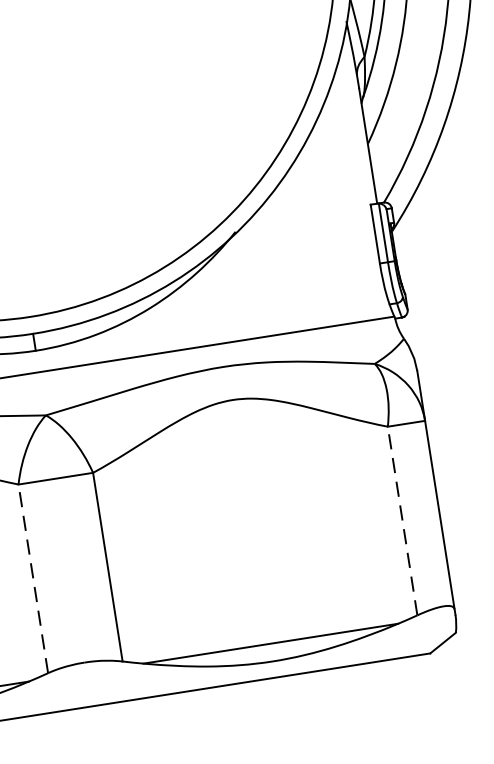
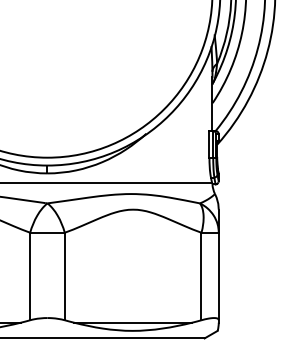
line: (402, 521) -> (201, 276), dashed -> solid
line: (33, 578) -> (30, 276), dashed -> solid

